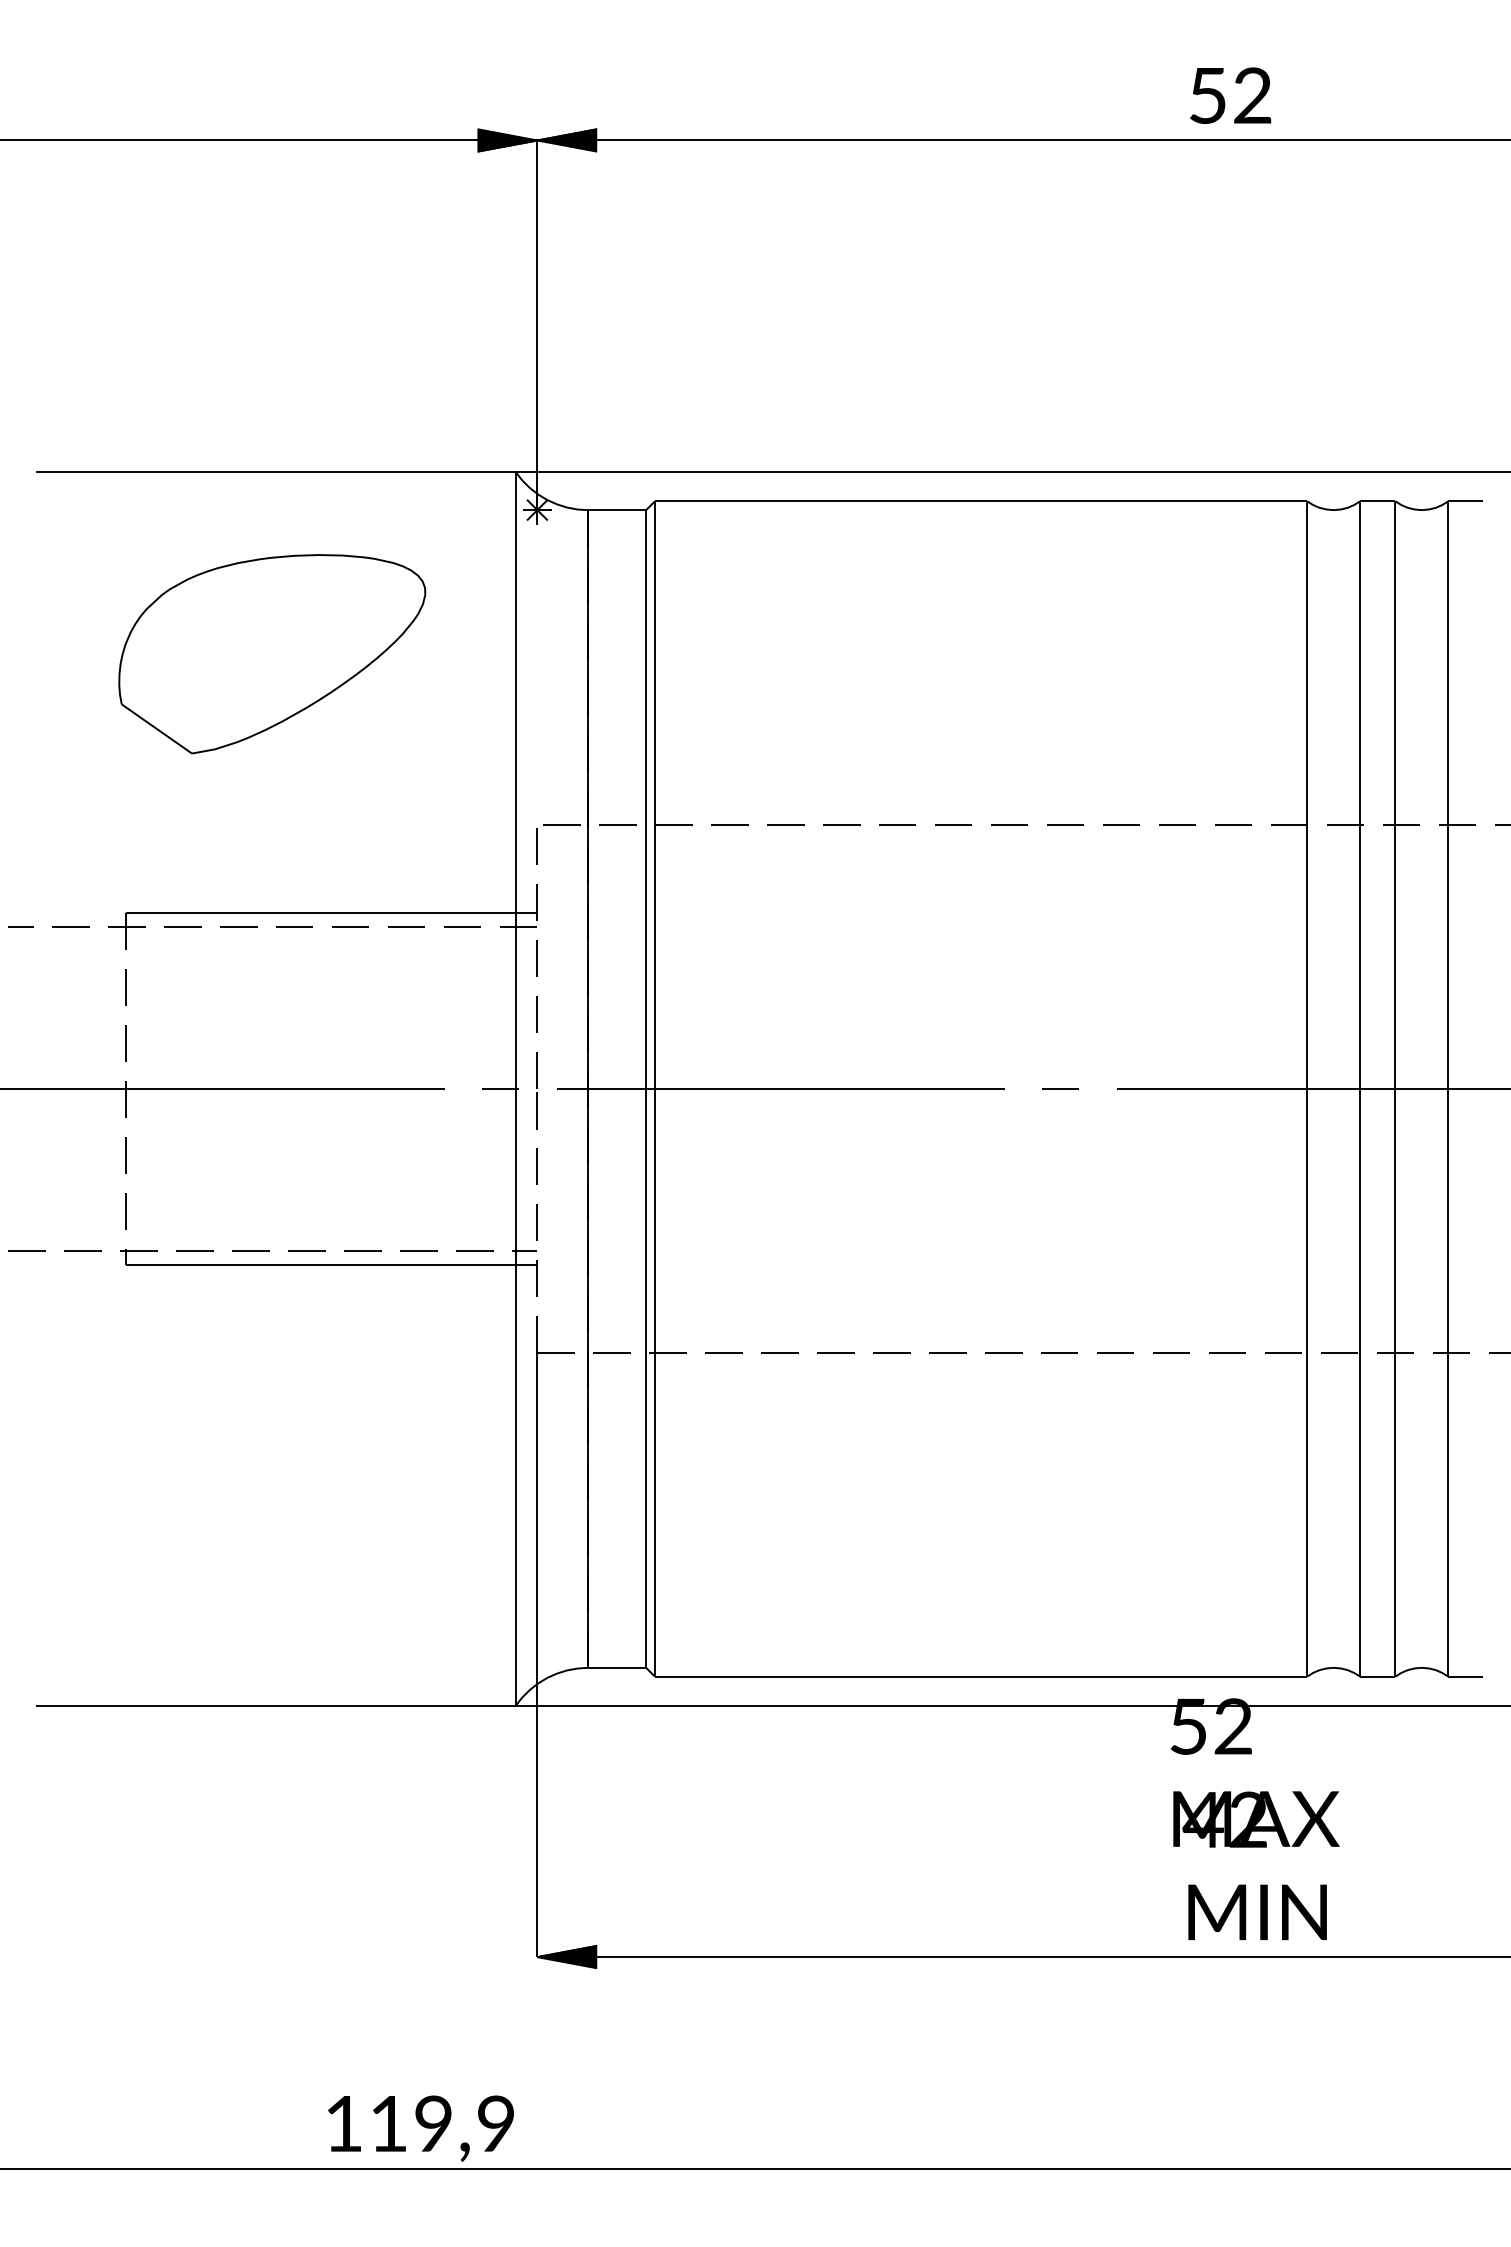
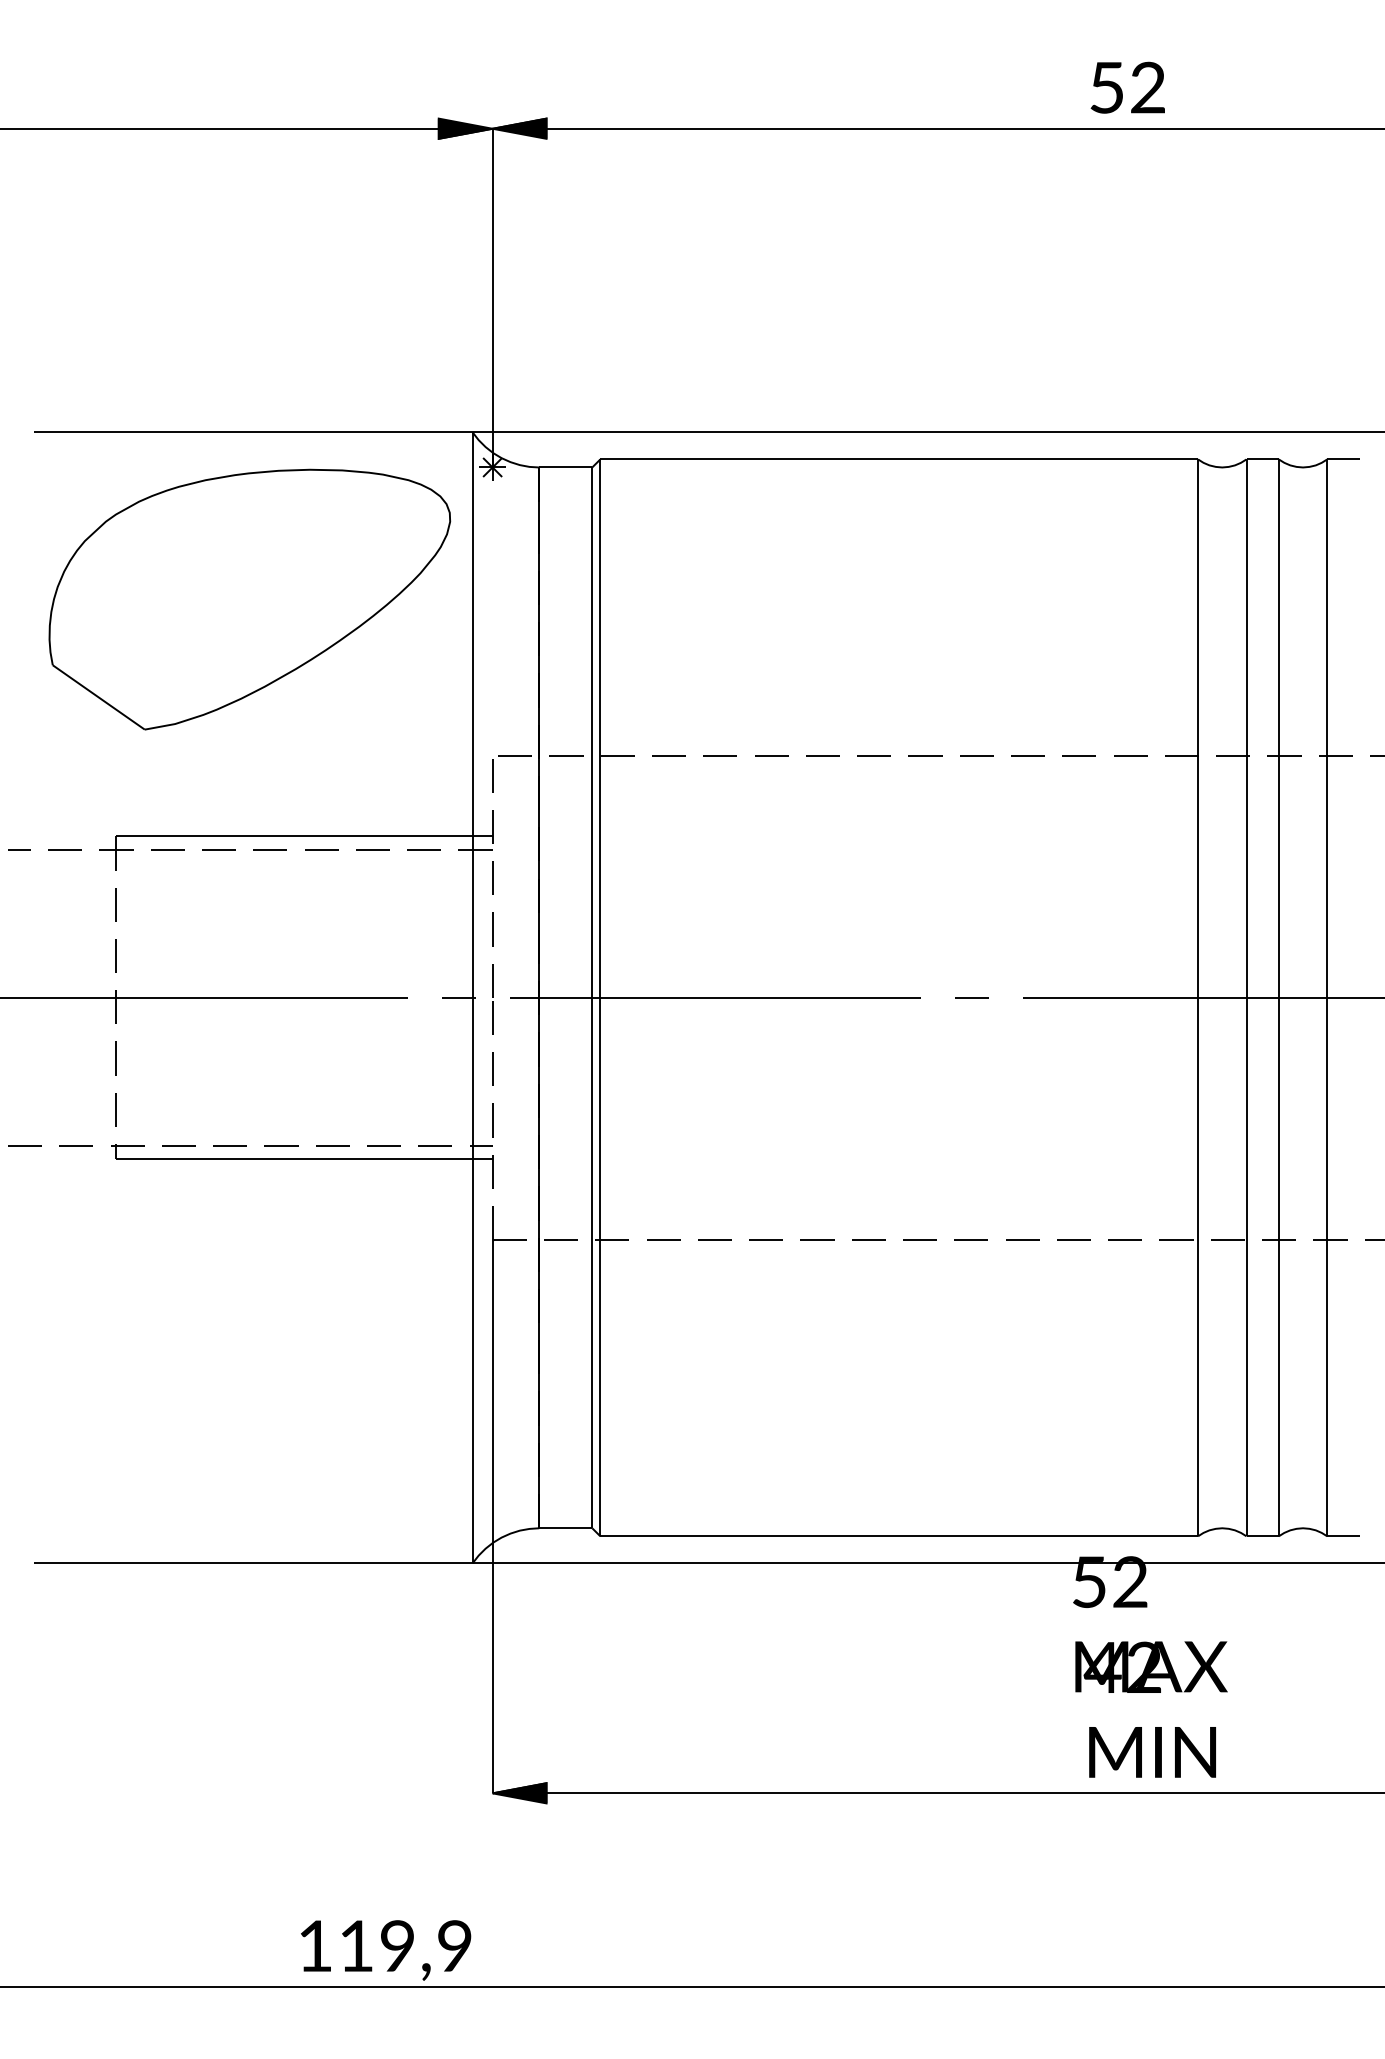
part: (271, 653) -> (249, 598), size x1.43

